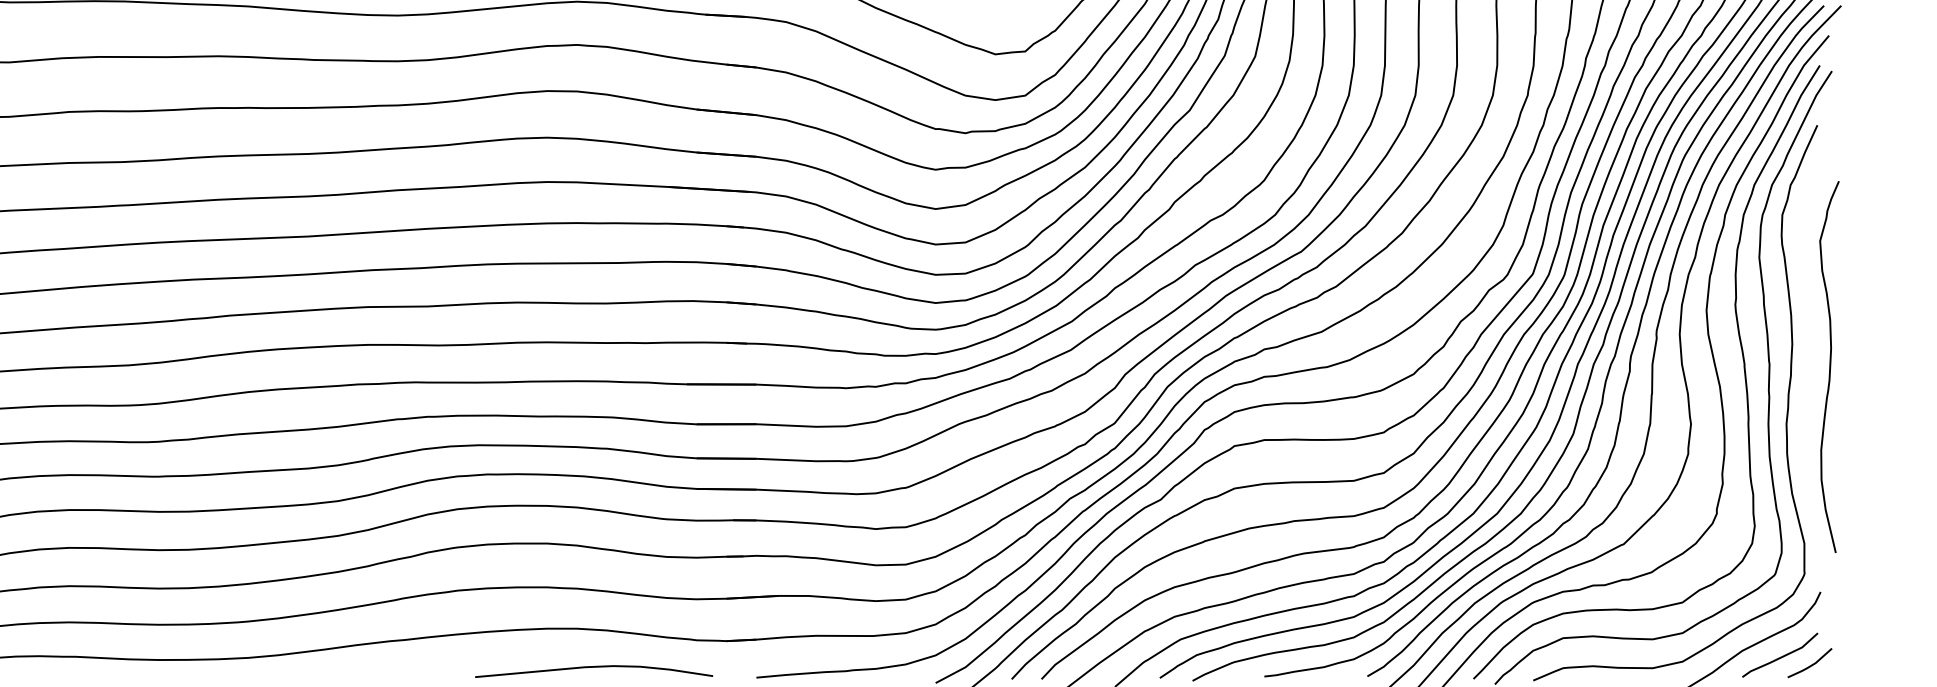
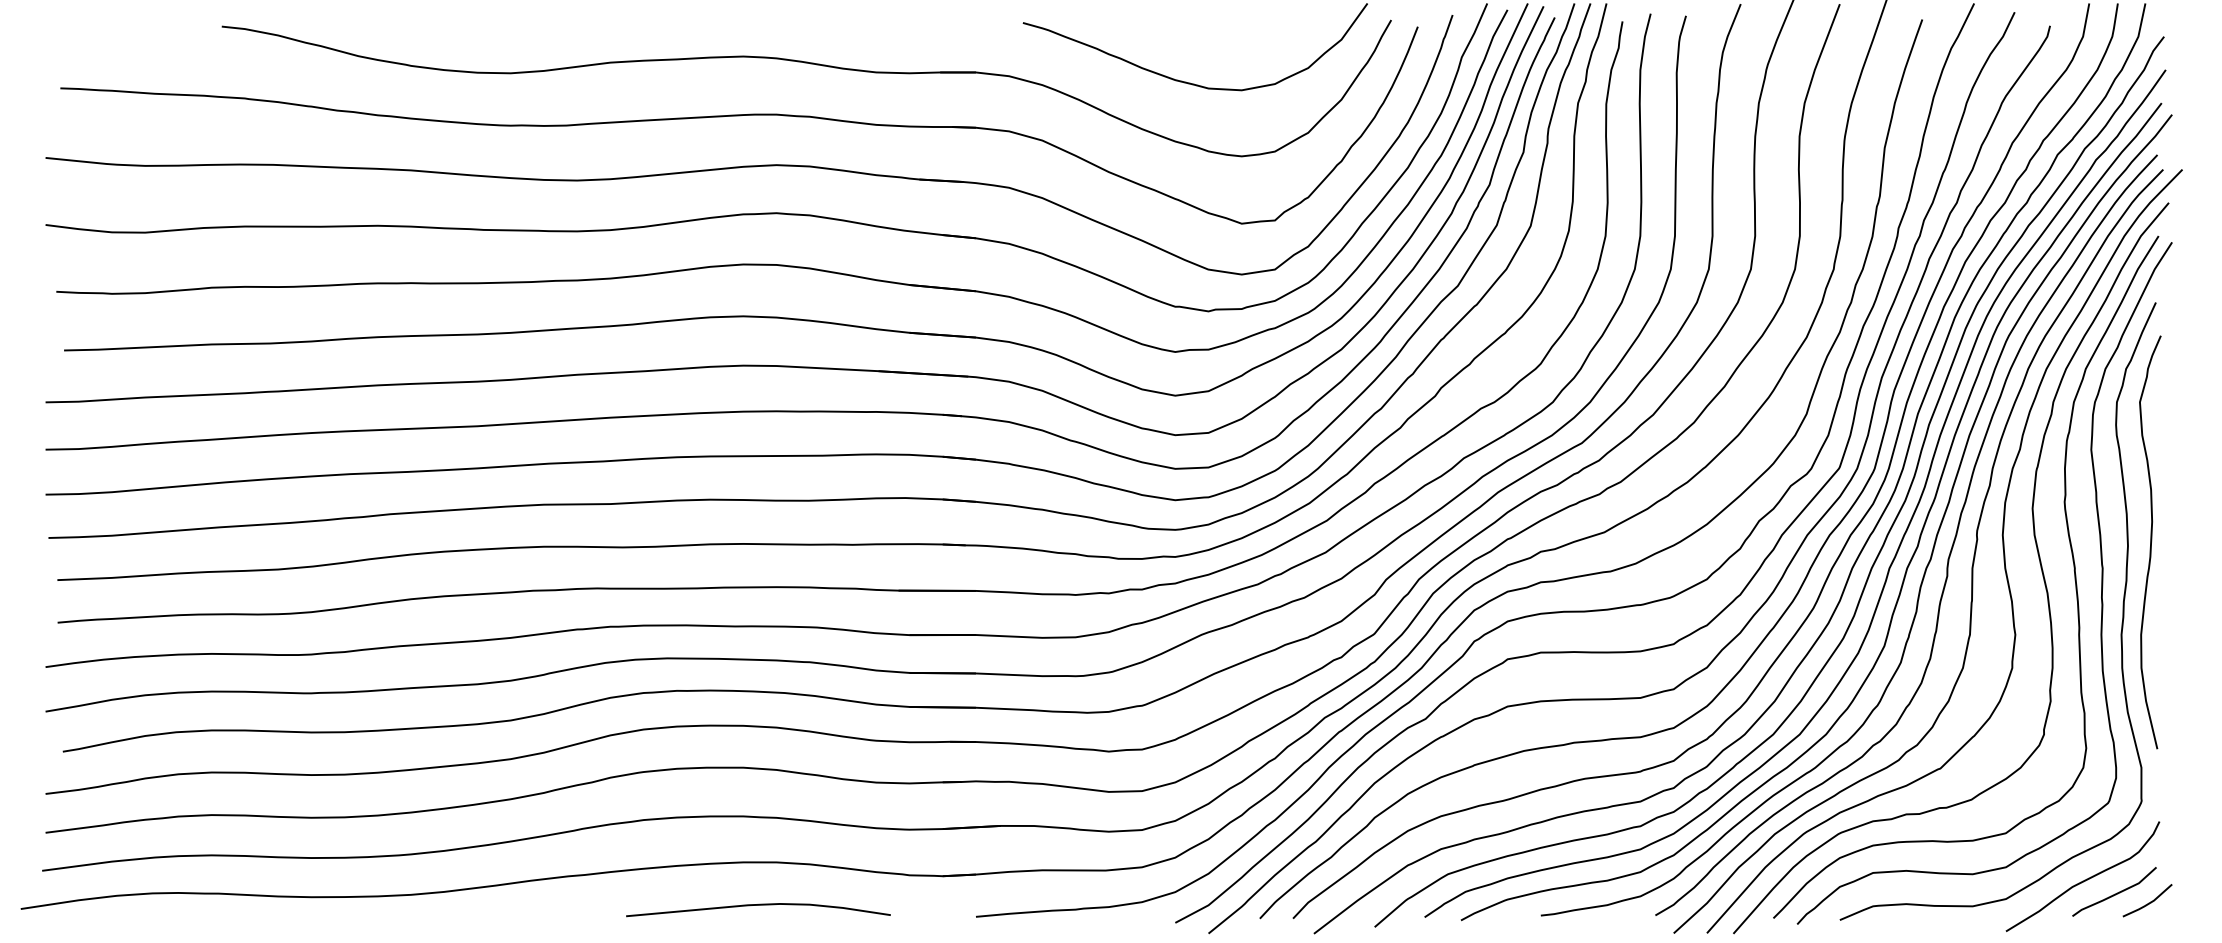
curve: (1829, 367) -> (2150, 542), moved
curve: (594, 667) -> (758, 905), moved

